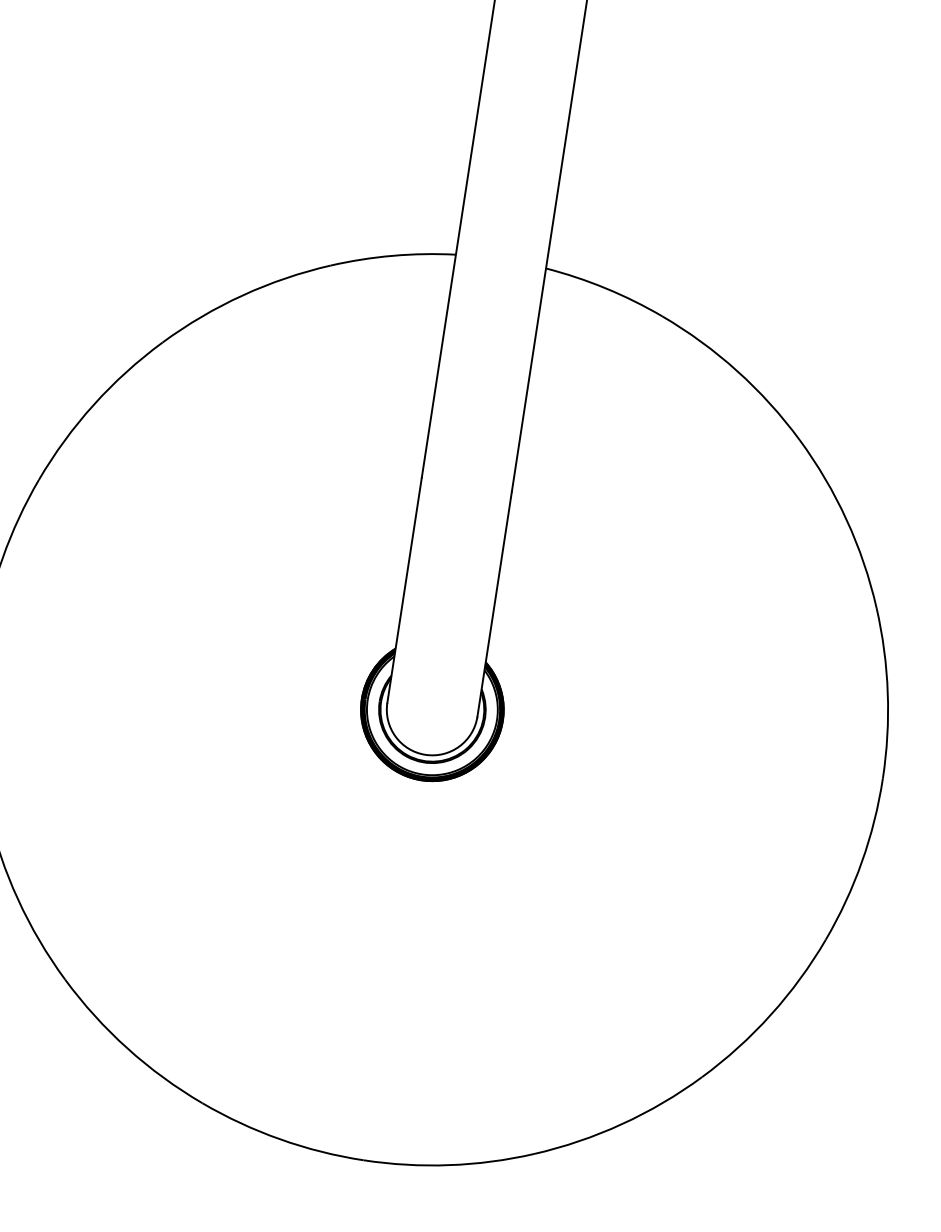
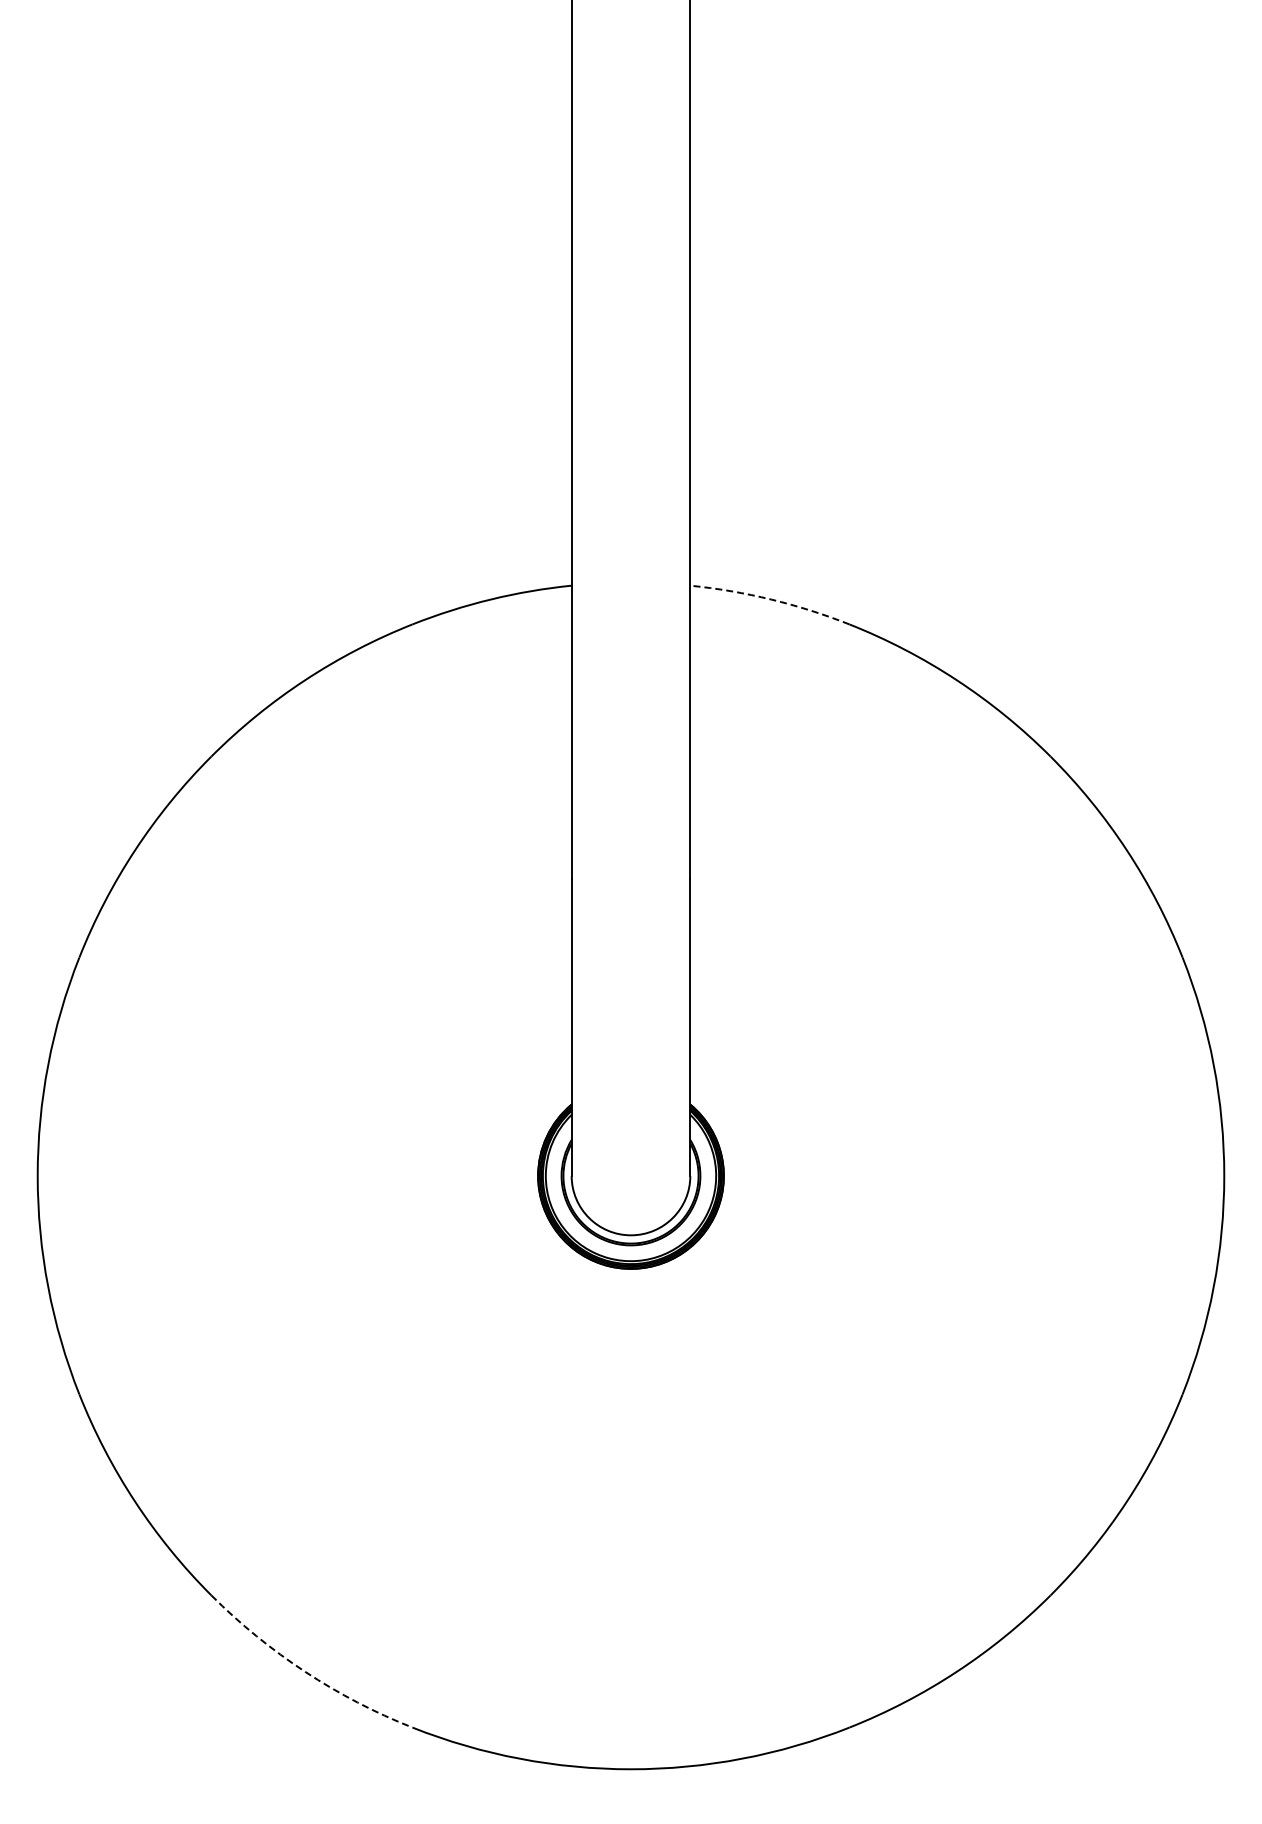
arc: (606, 288) -> (771, 599), solid -> dashed
arc: (127, 1048) -> (305, 1671), solid -> dashed

